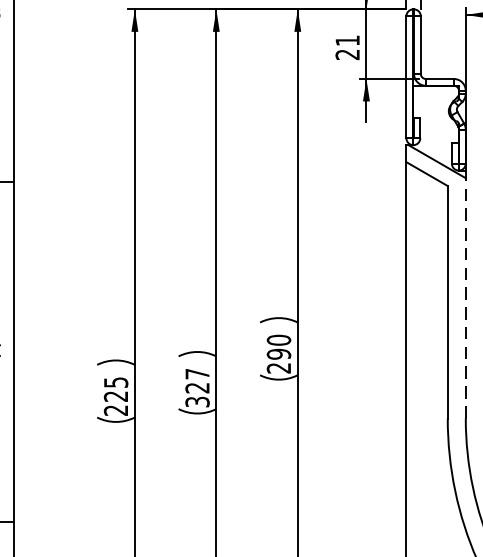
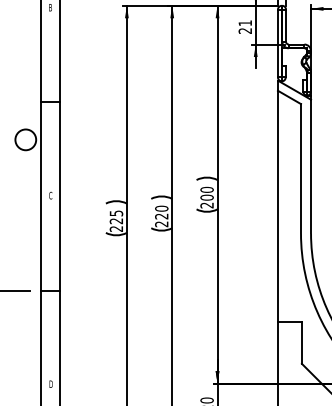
line: (466, 298) -> (311, 166), dashed -> solid
text: (277, 353) -> (206, 197), 290 -> 200
text: (197, 388) -> (161, 216), 327 -> 220

